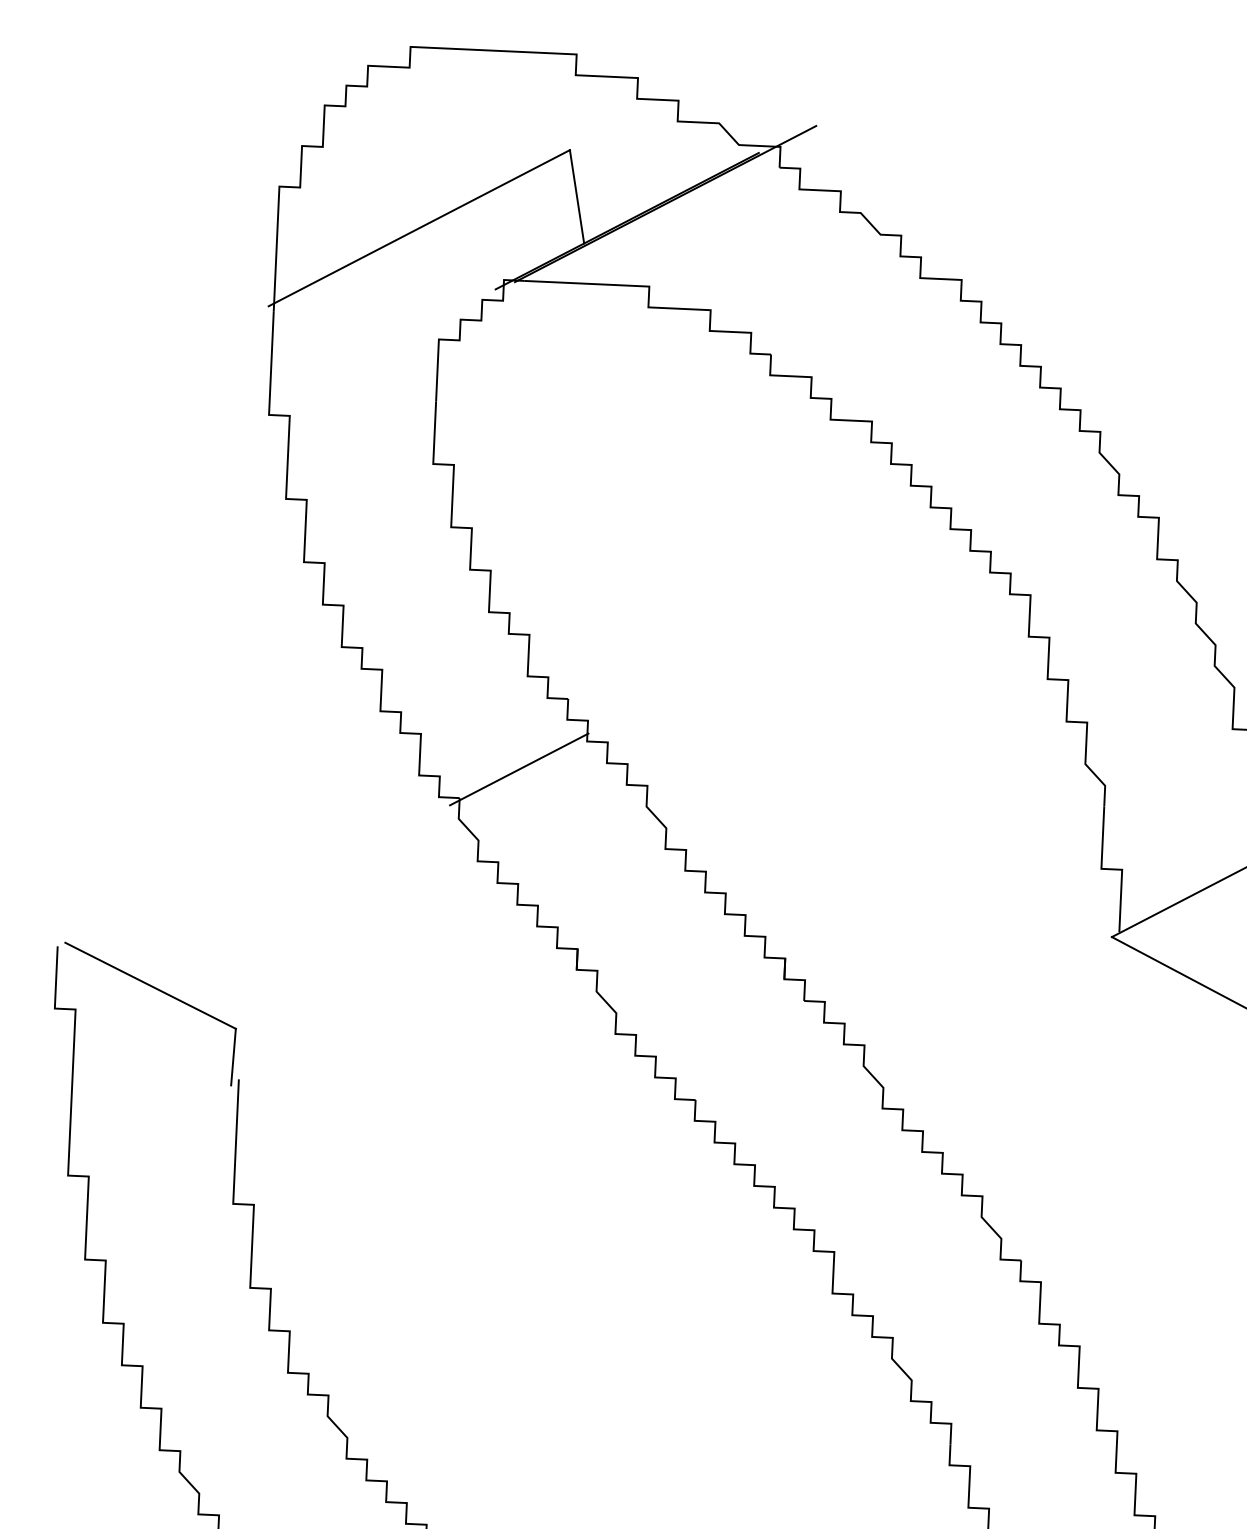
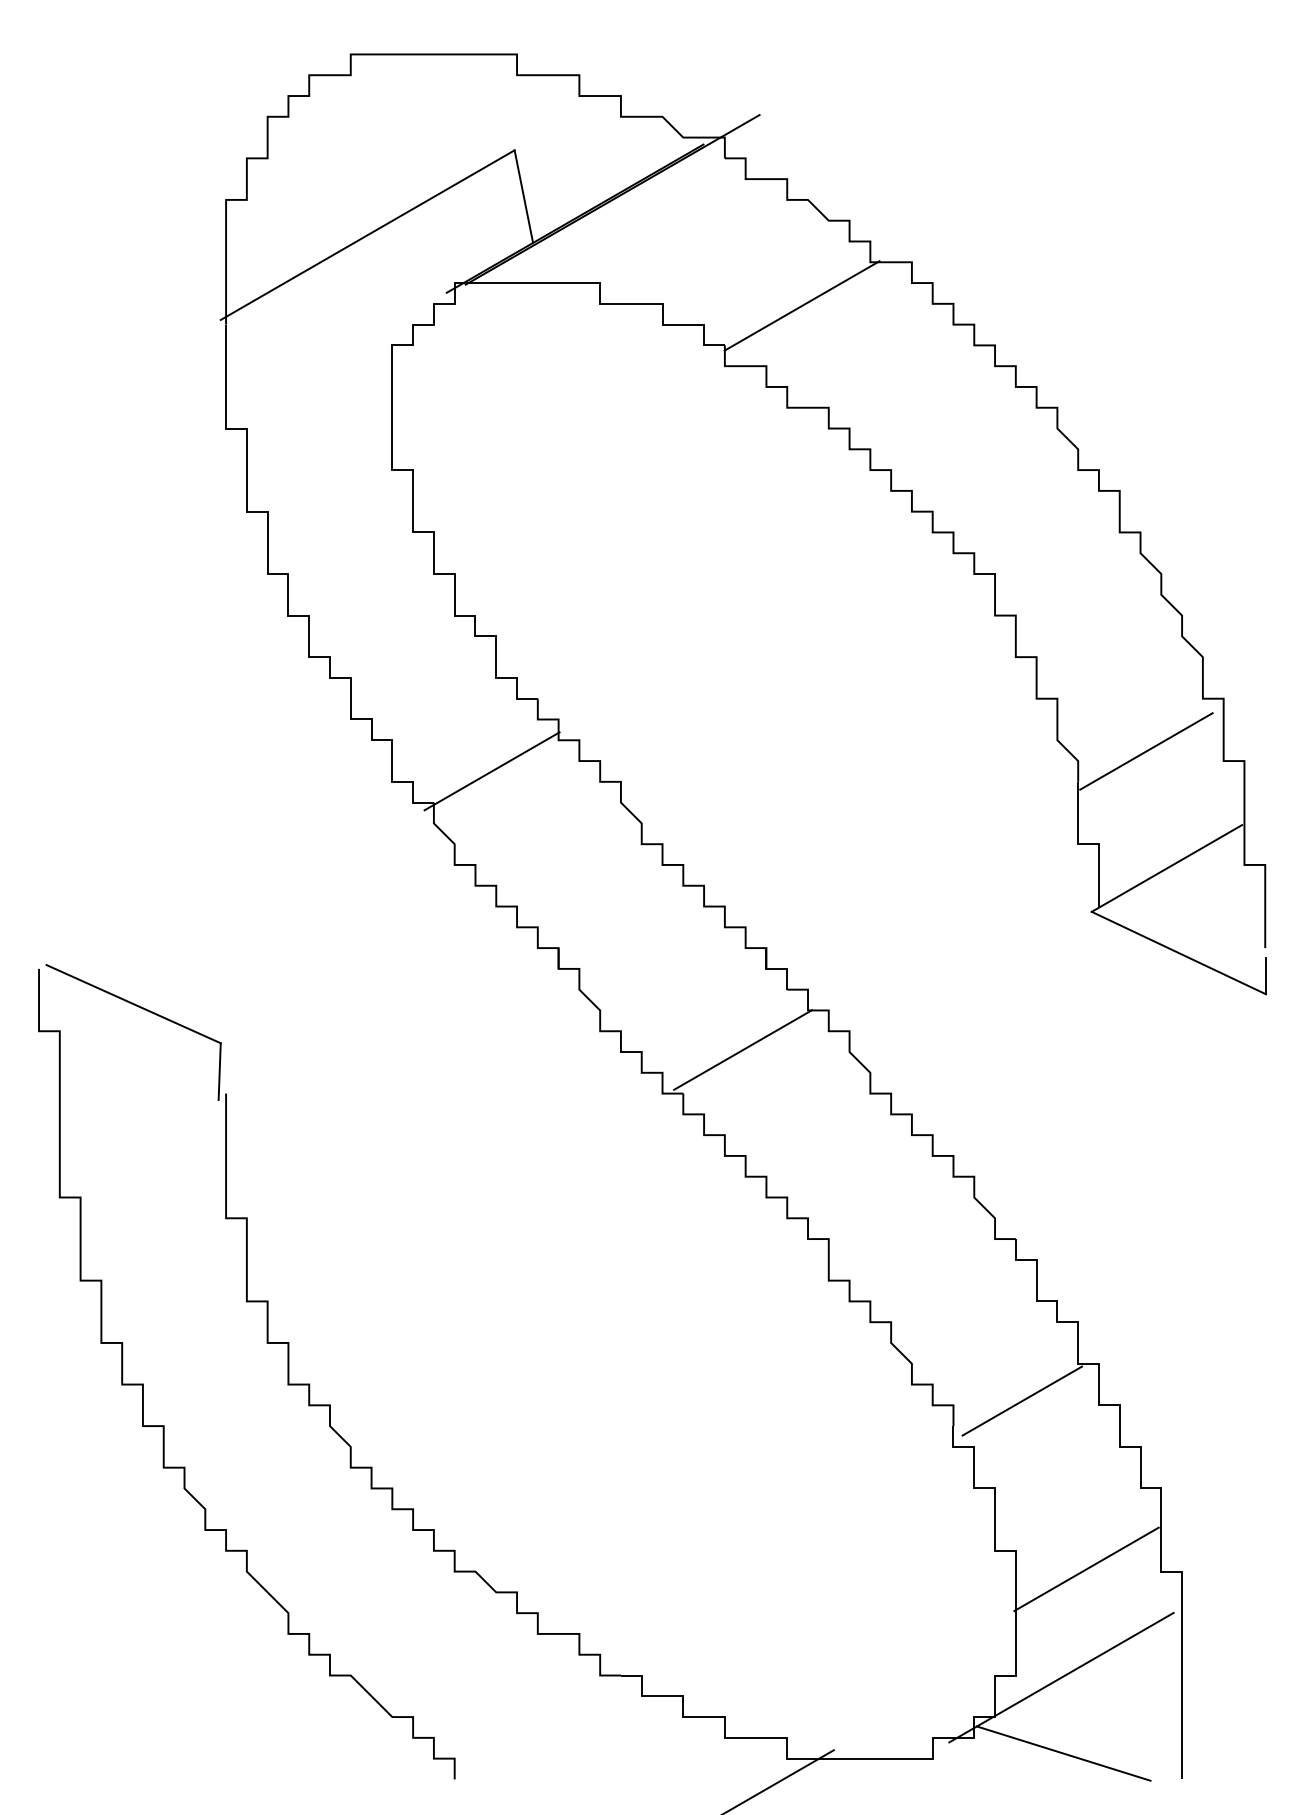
line: (849, 318) -> (801, 305), added
line: (1173, 779) -> (1146, 751), added
line: (757, 1058) -> (743, 1049), added
line: (1020, 1422) -> (1022, 1400), added

